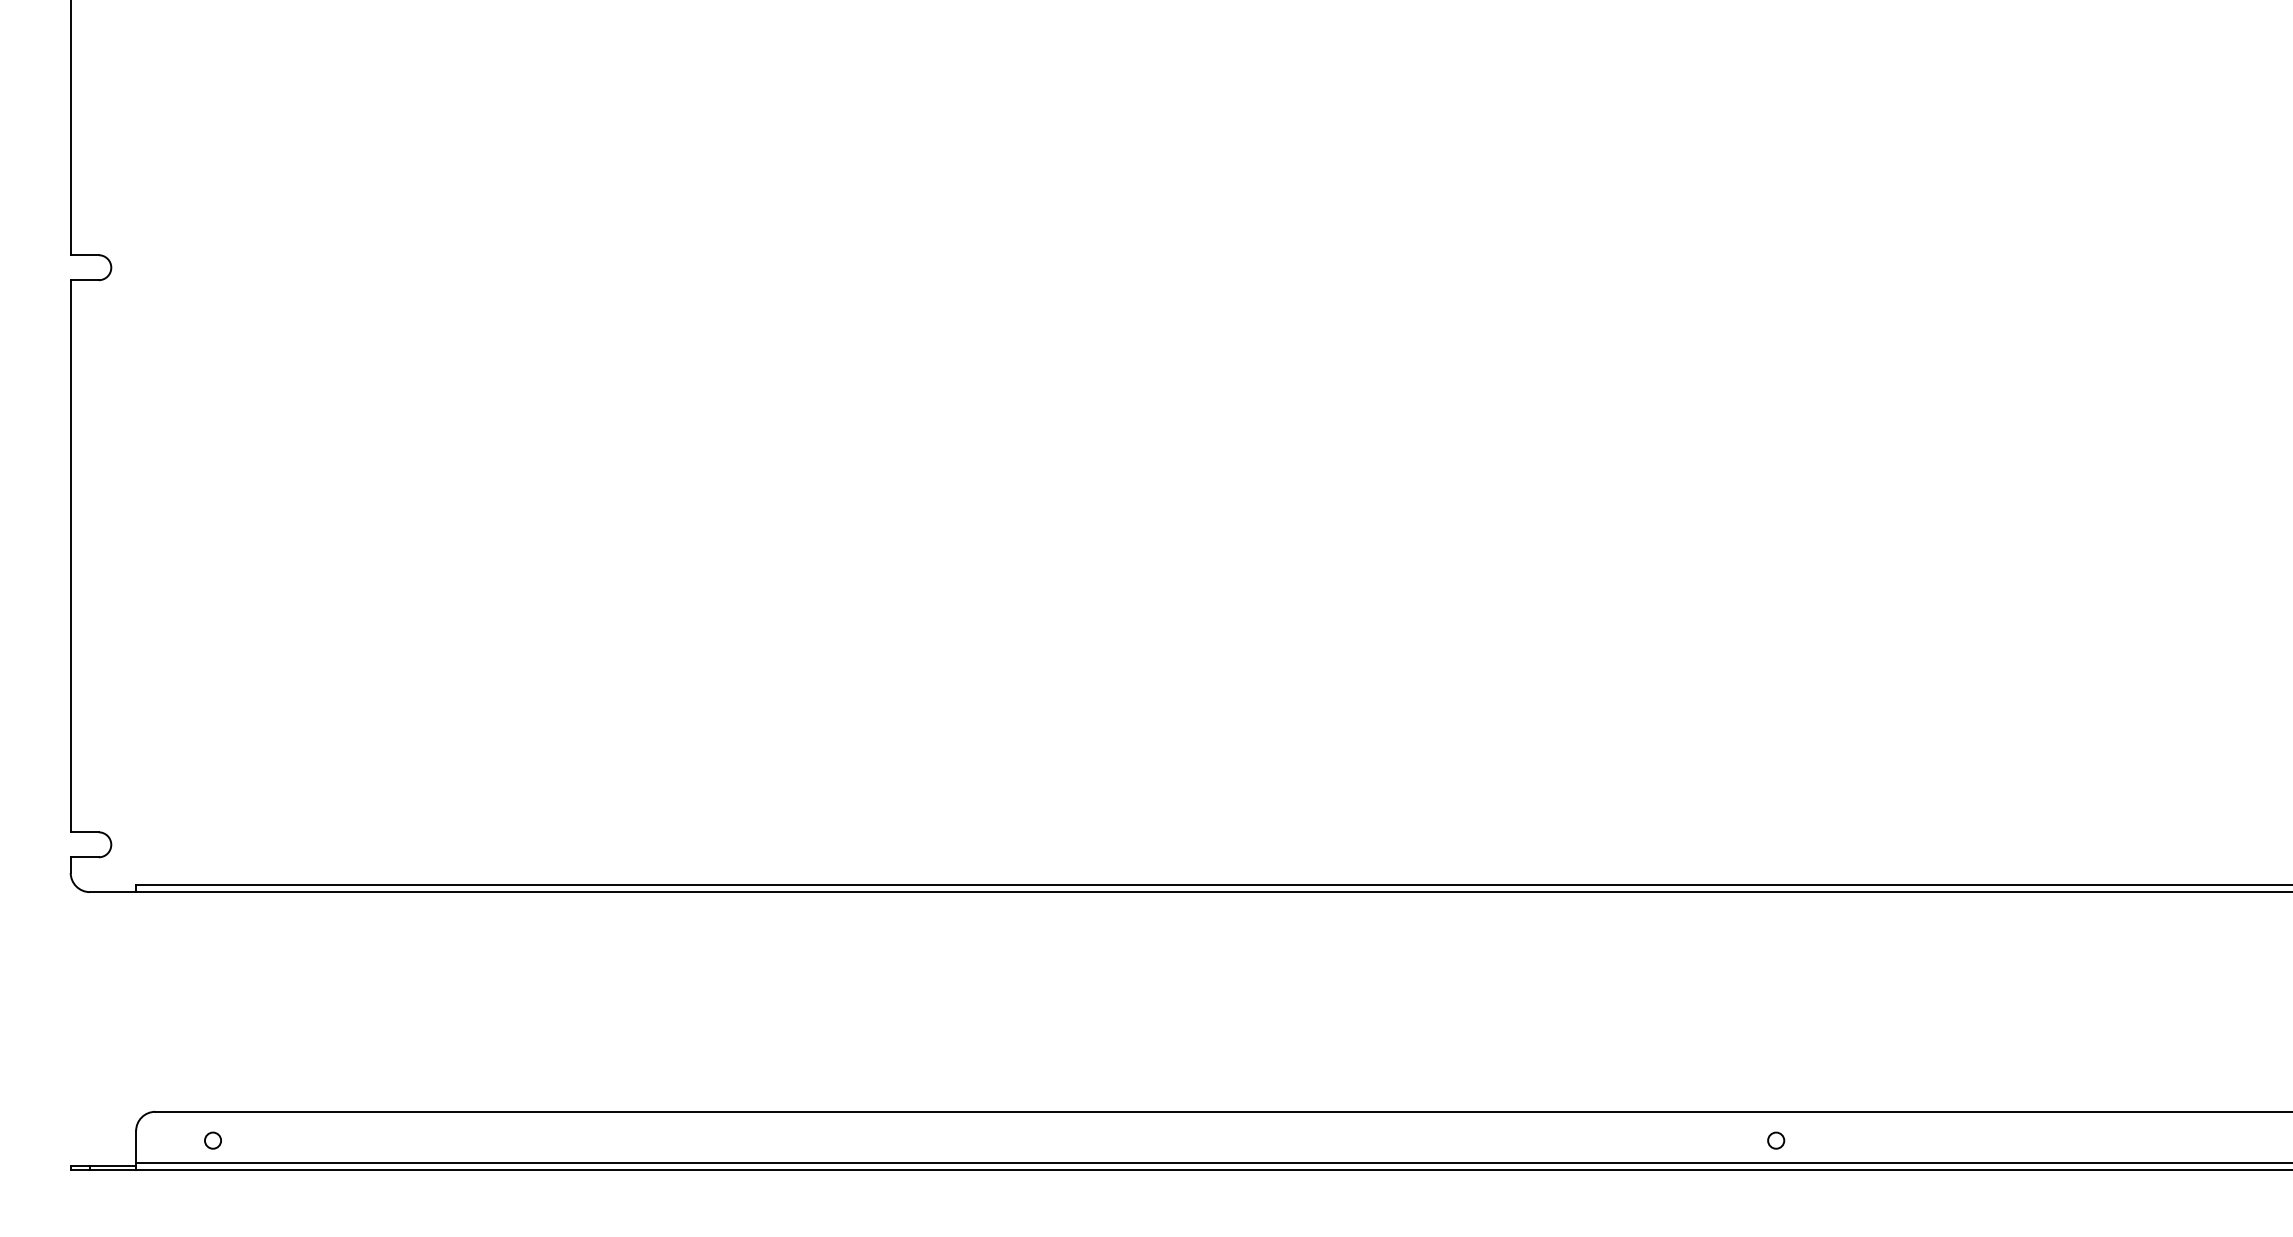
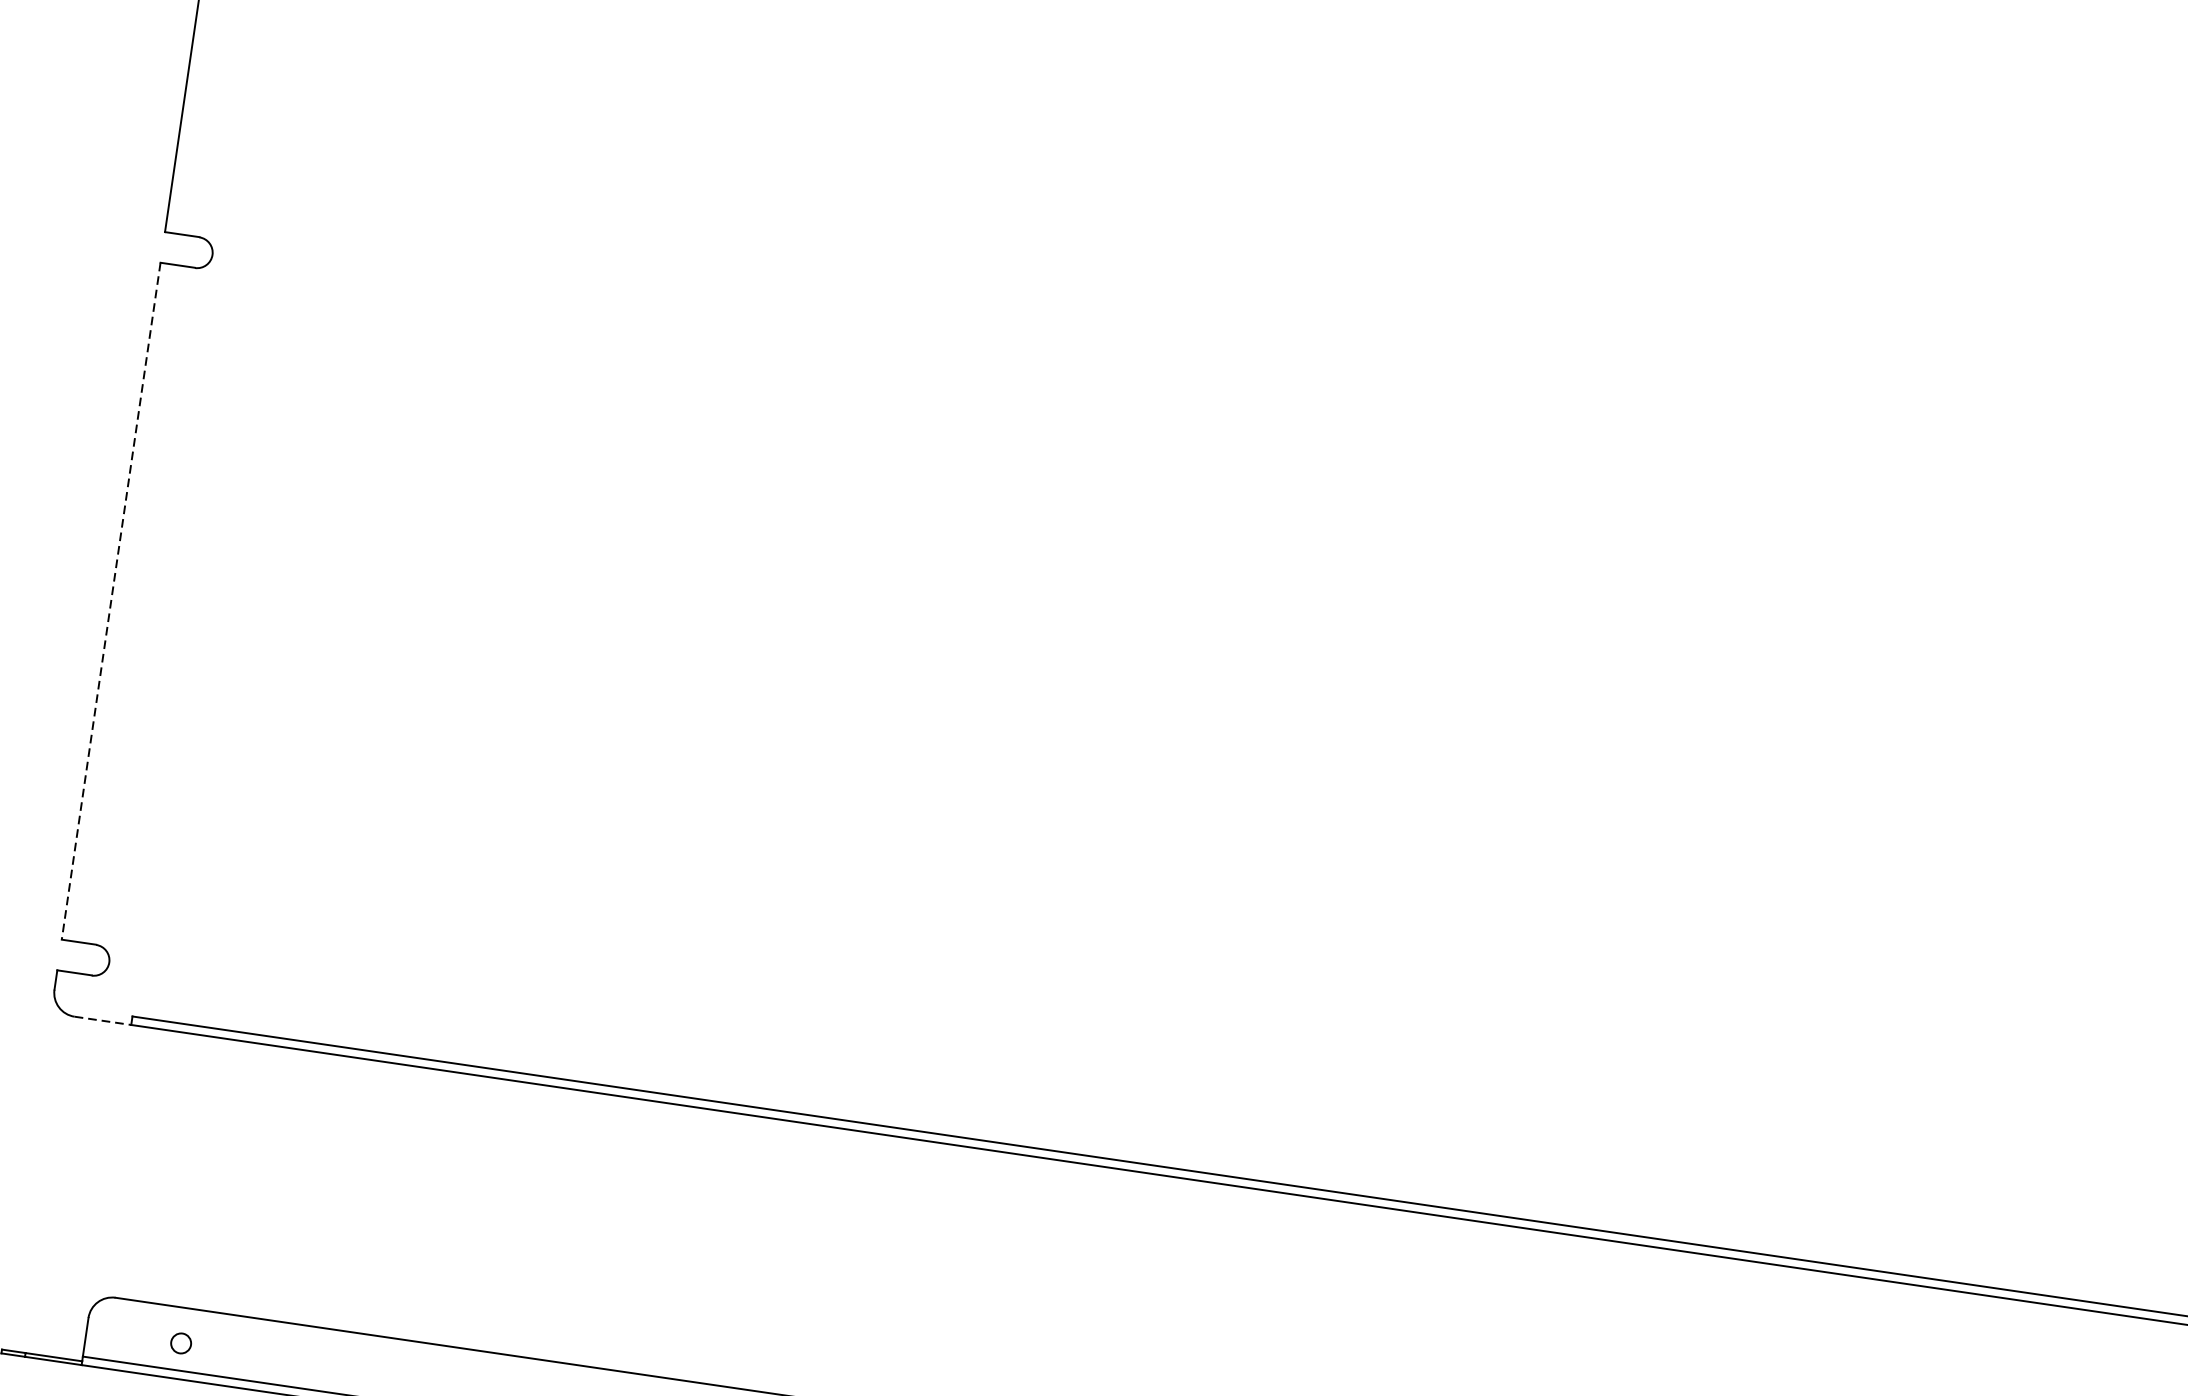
line: (70, 556) -> (110, 601), solid -> dashed
line: (113, 892) -> (103, 1021), solid -> dashed

